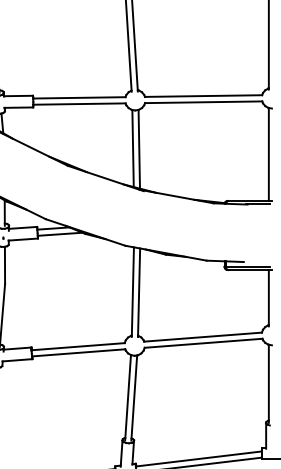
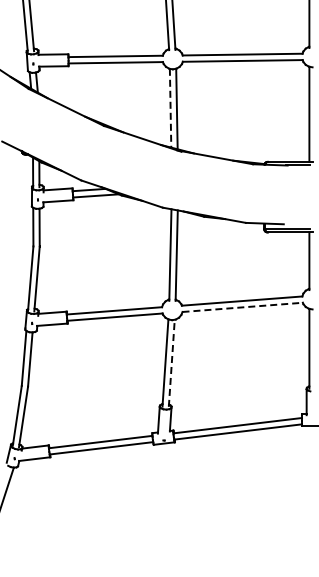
line: (132, 148) -> (170, 108), solid -> dashed
line: (204, 343) -> (243, 307), solid -> dashed
line: (133, 398) -> (171, 363), solid -> dashed

